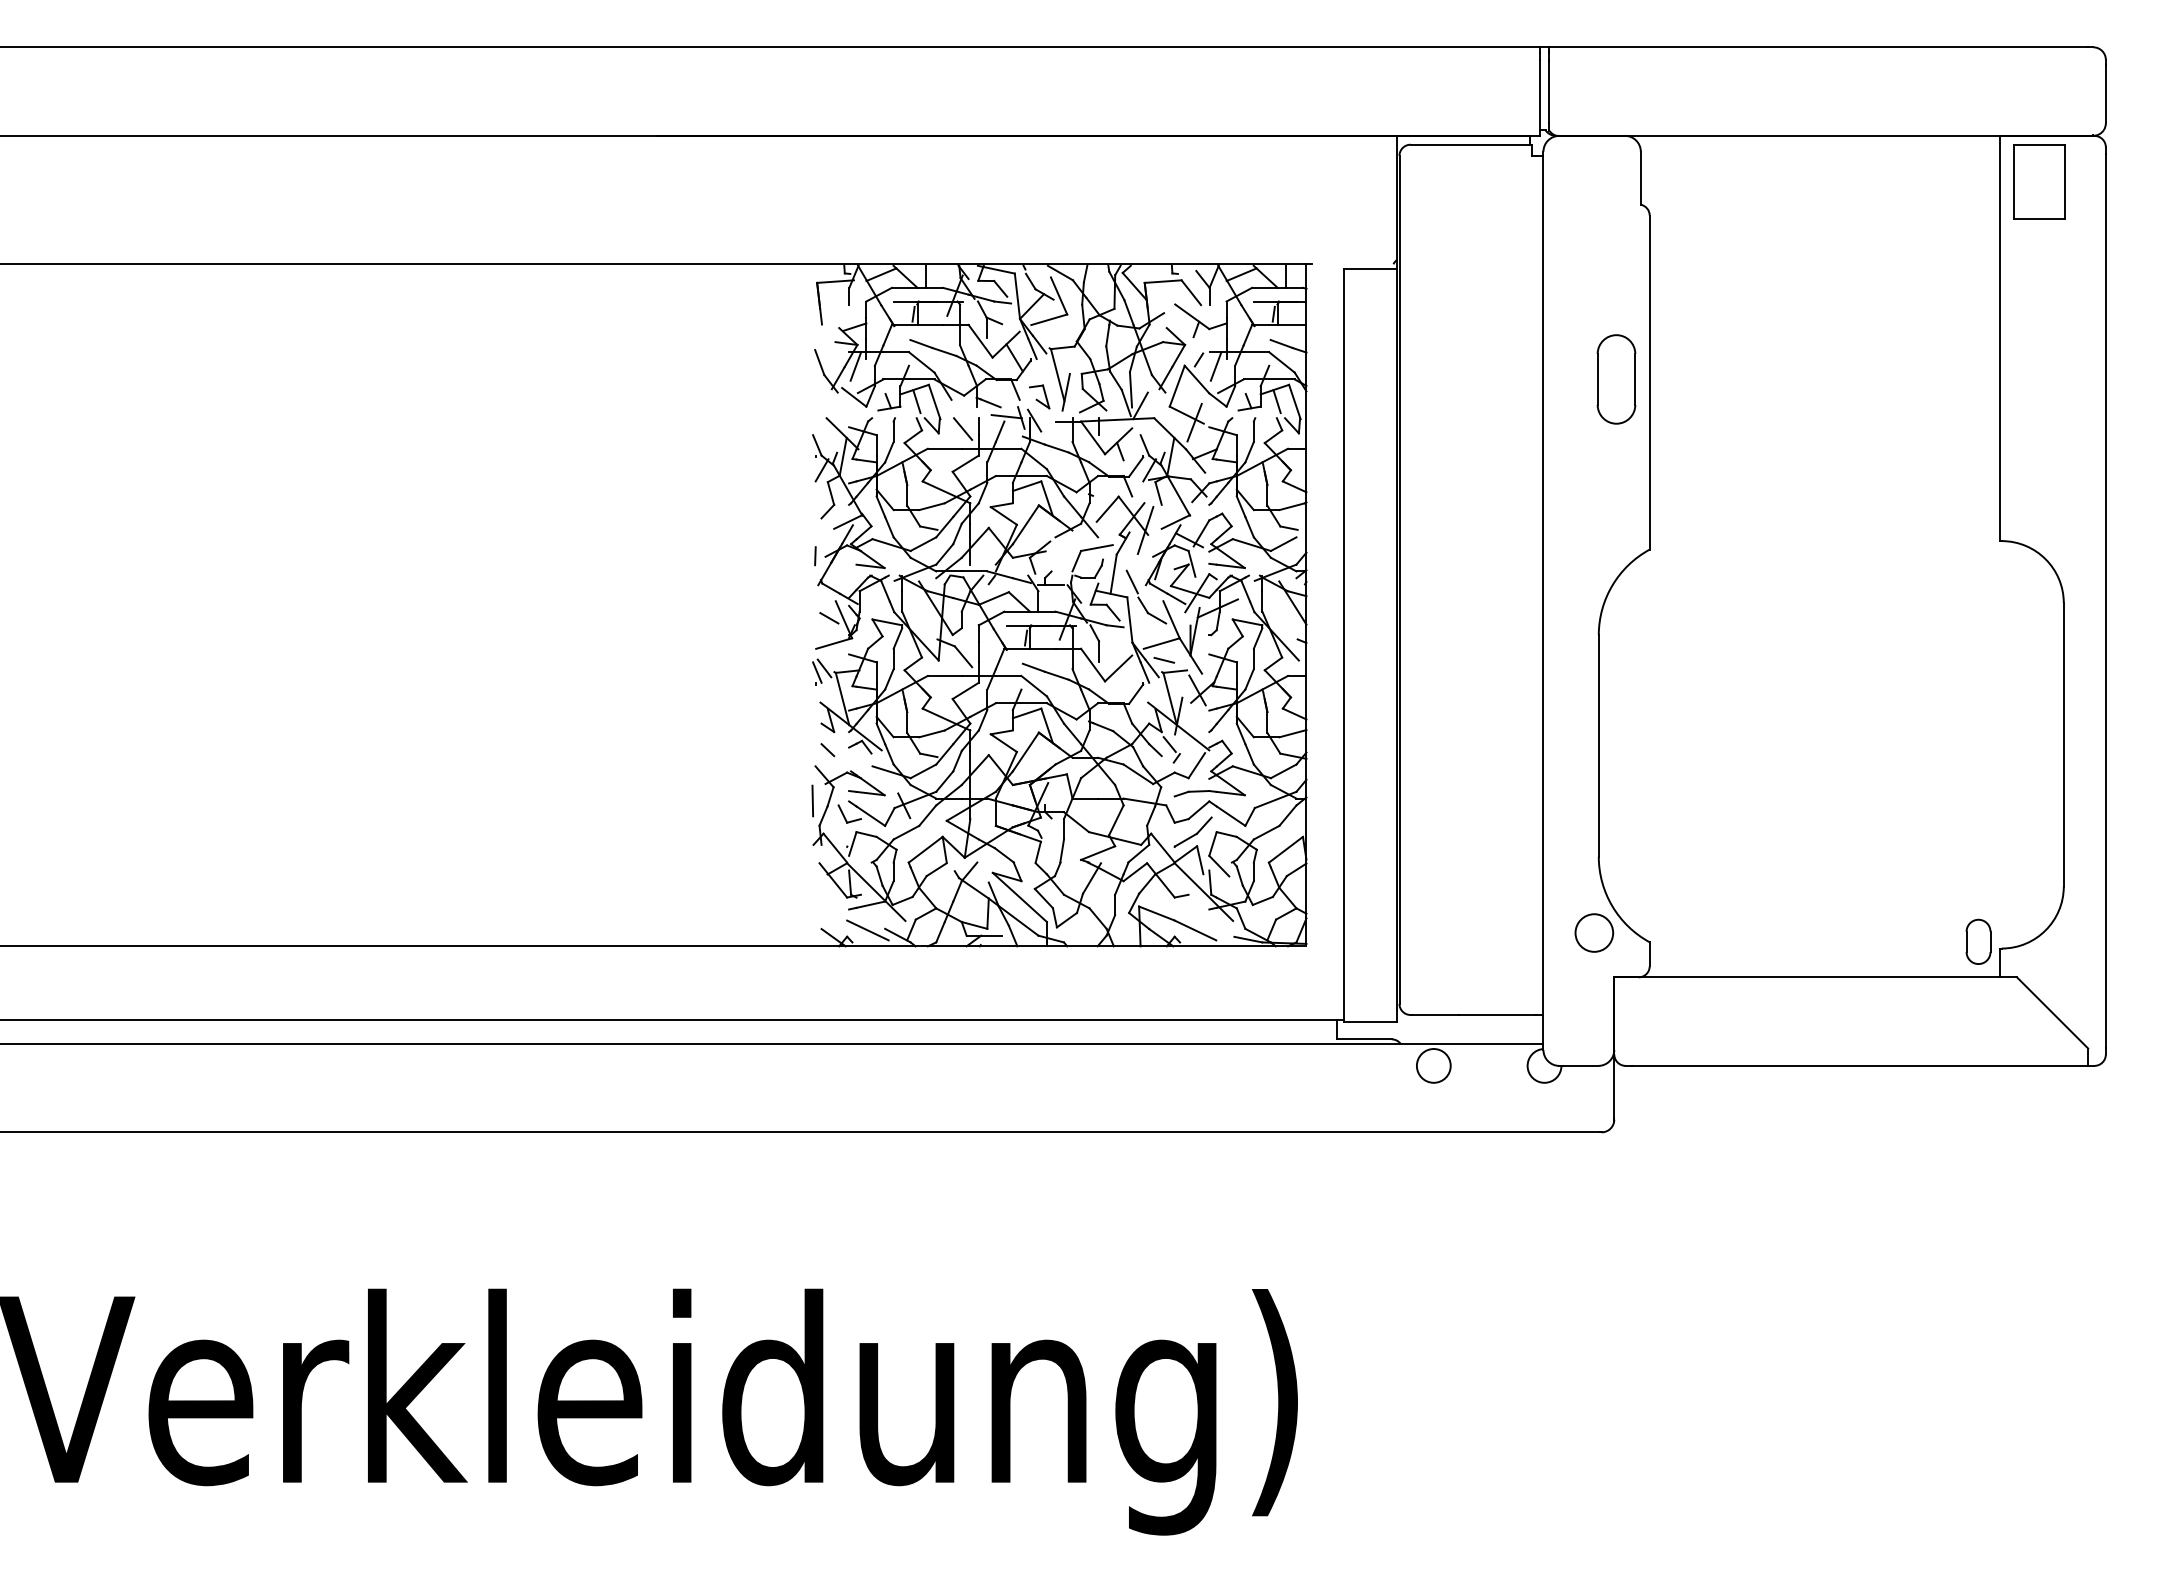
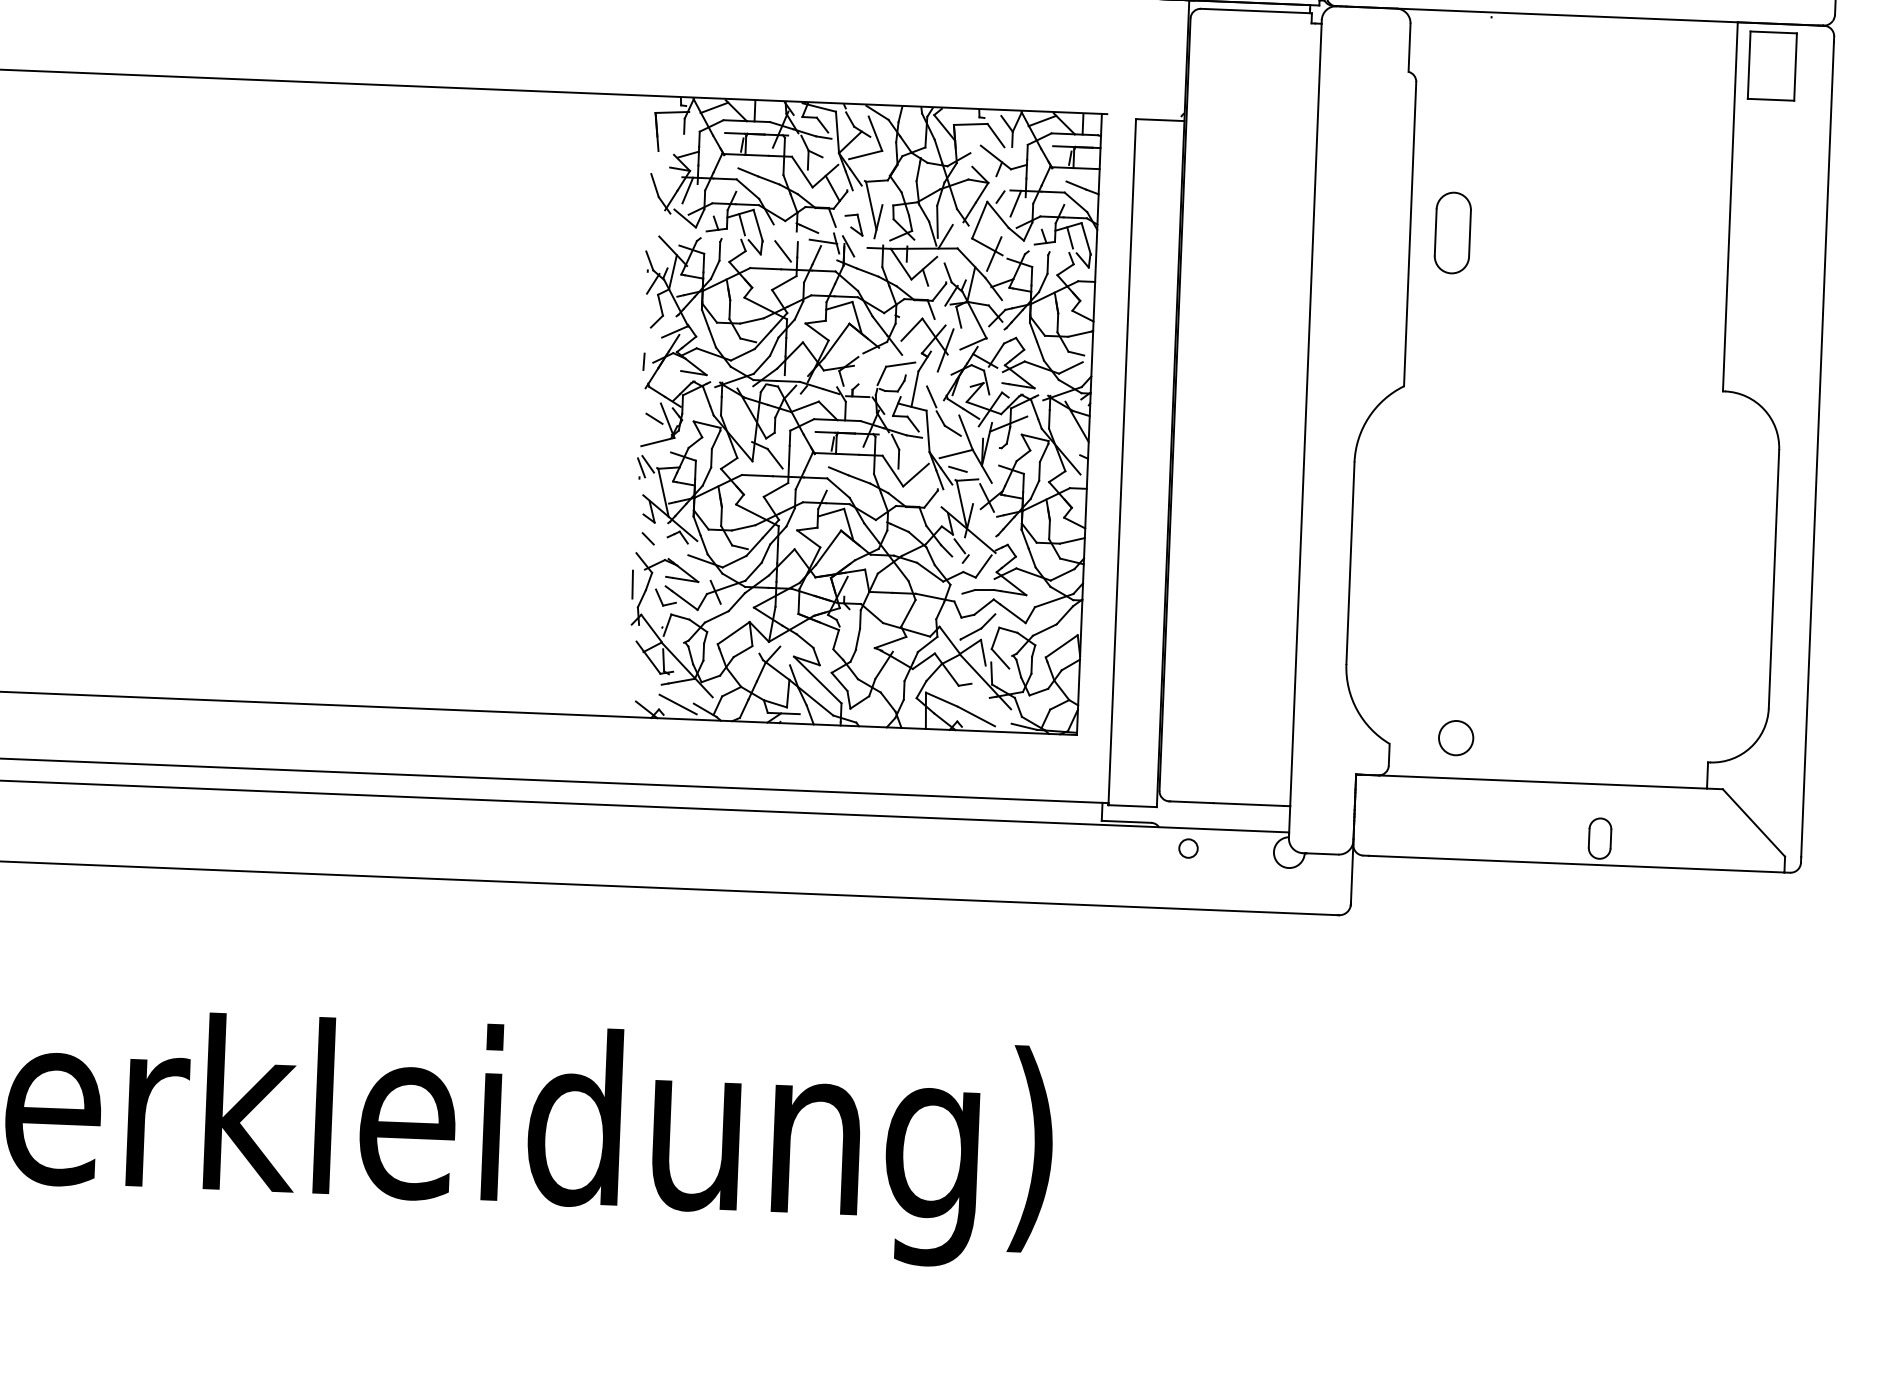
part: (1616, 379) -> (1452, 233), moved
circle: (1594, 932) -> (1456, 737), moved
part: (1978, 941) -> (1600, 838), moved
circle: (1433, 1065) -> (1188, 848), size x0.6

